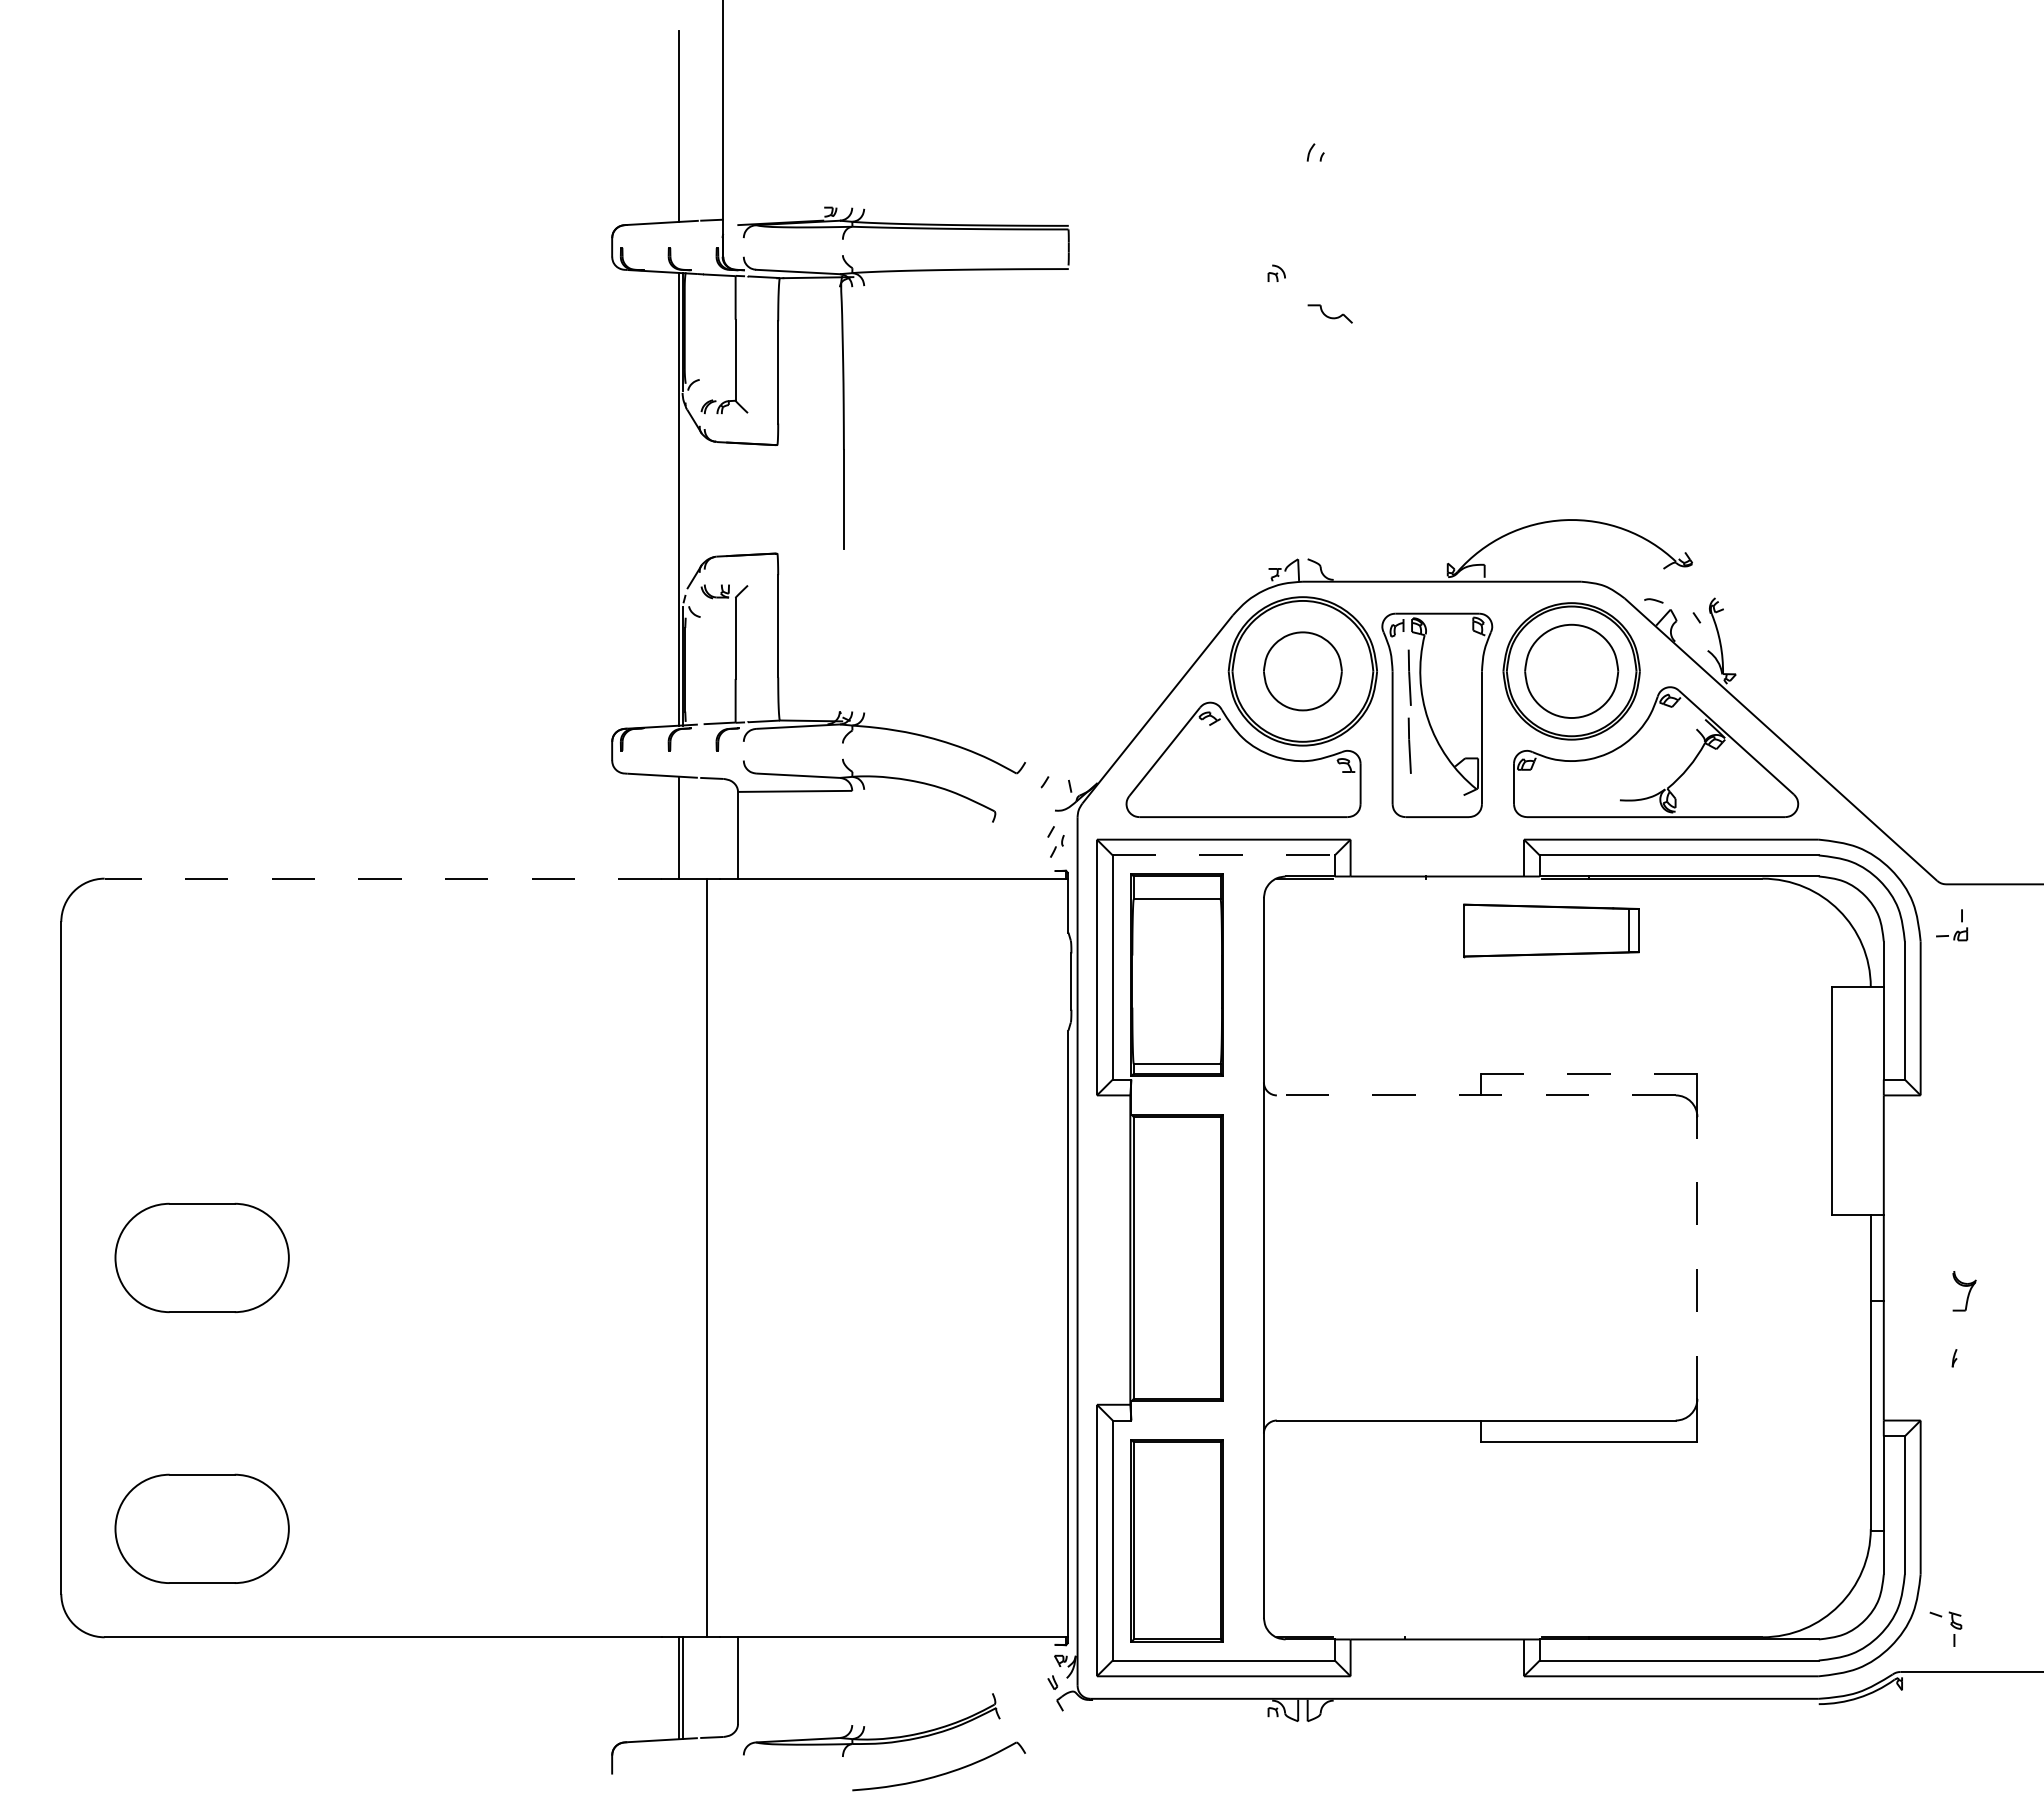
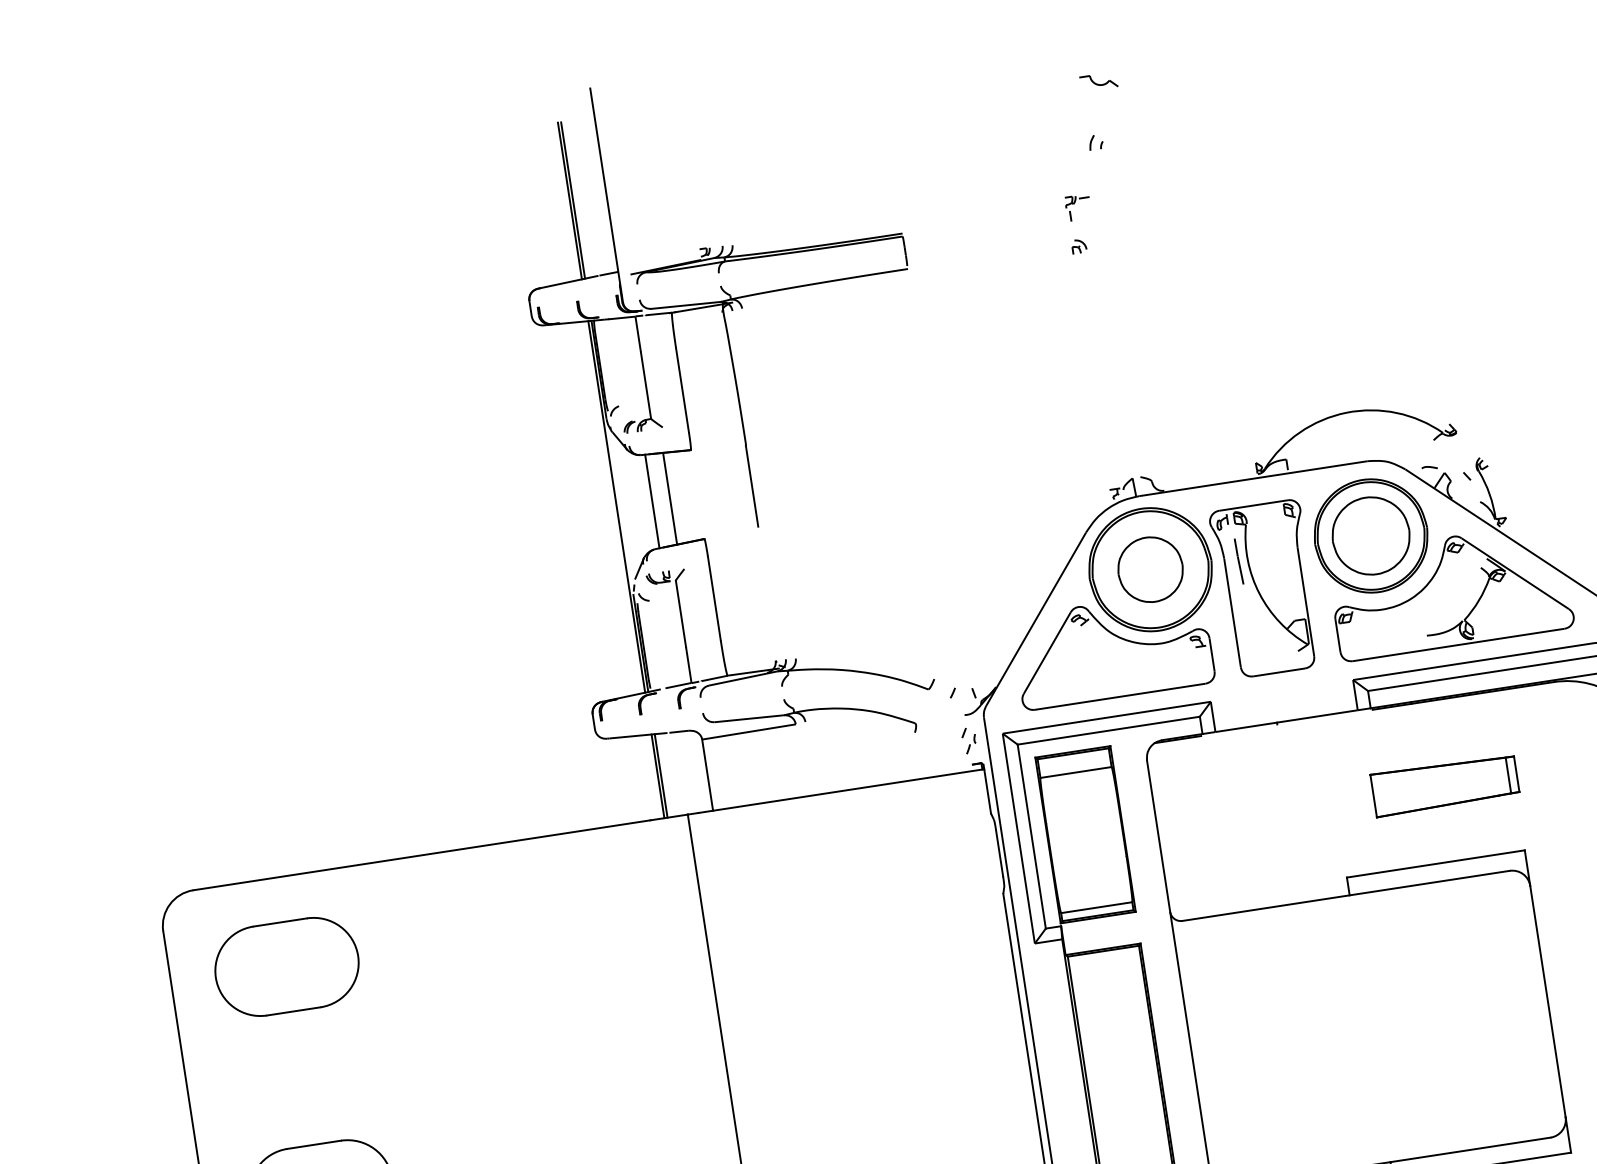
line: (682, 126) -> (573, 200), added
part: (1278, 222) -> (1074, 204), added
part: (1329, 313) -> (1098, 81), moved
line: (722, 499) -> (652, 501), added
line: (743, 499) -> (669, 498), added
line: (1409, 745) -> (1247, 617), removed
line: (682, 827) -> (661, 775), added
line: (1224, 855) -> (1109, 730), dashed -> solid
line: (383, 878) -> (422, 855), dashed -> solid
part: (1551, 930) -> (1445, 785), moved
part: (201, 987) -> (286, 967), added
line: (1589, 1073) -> (1436, 863), dashed -> solid
line: (1475, 1095) -> (1345, 896), dashed -> solid
line: (1697, 1257) -> (1547, 1001), dashed -> solid

